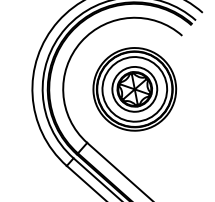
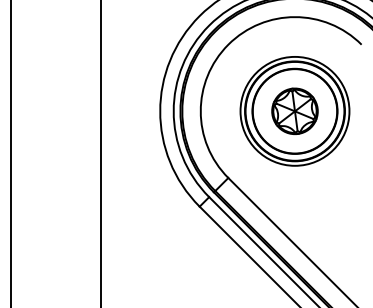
circle: (134, 89) -> (294, 111), size x1.43

